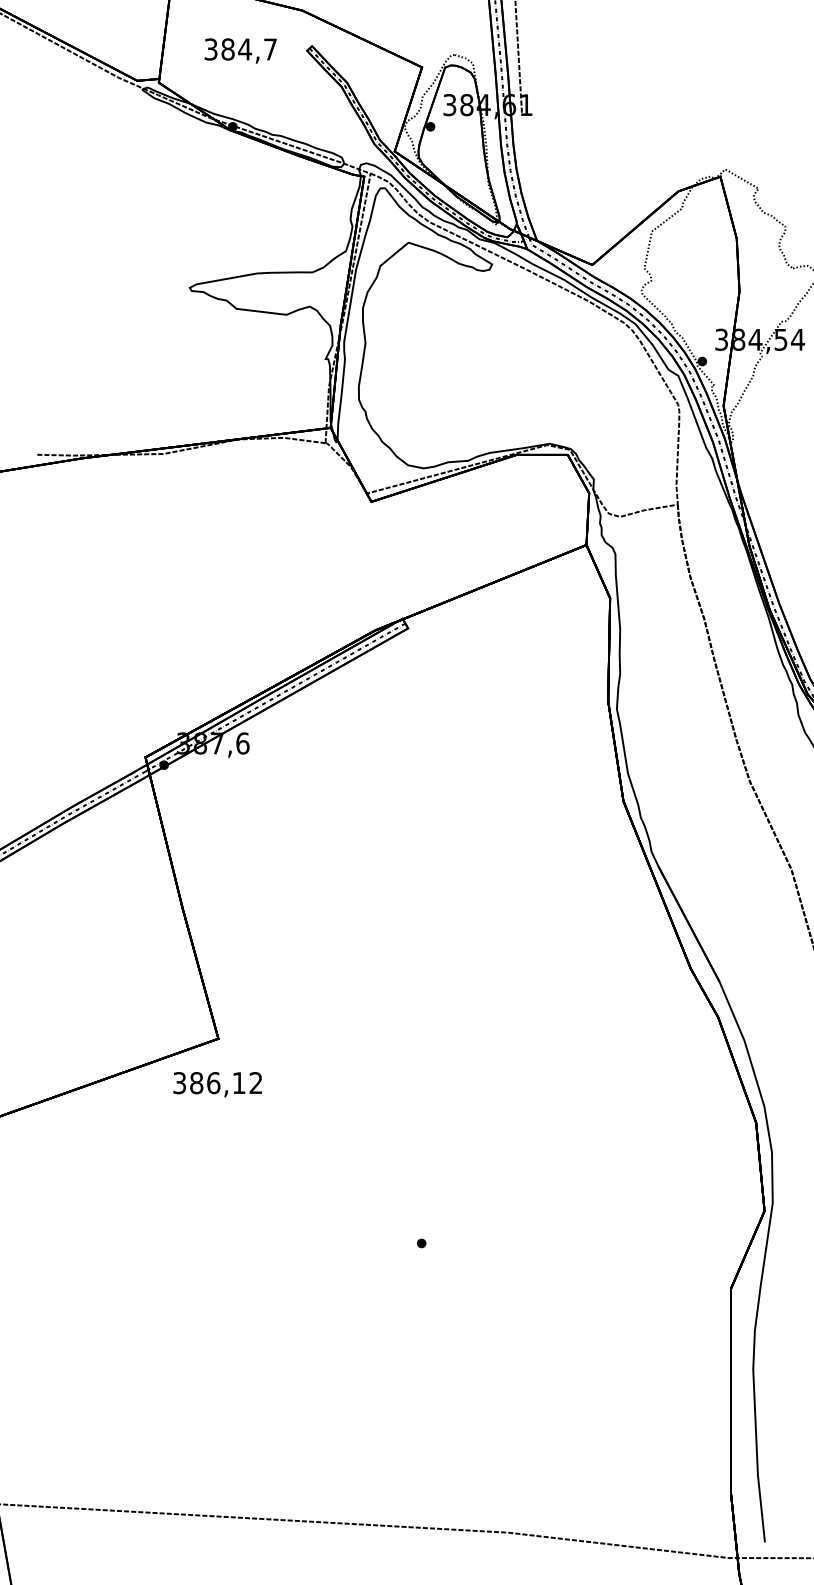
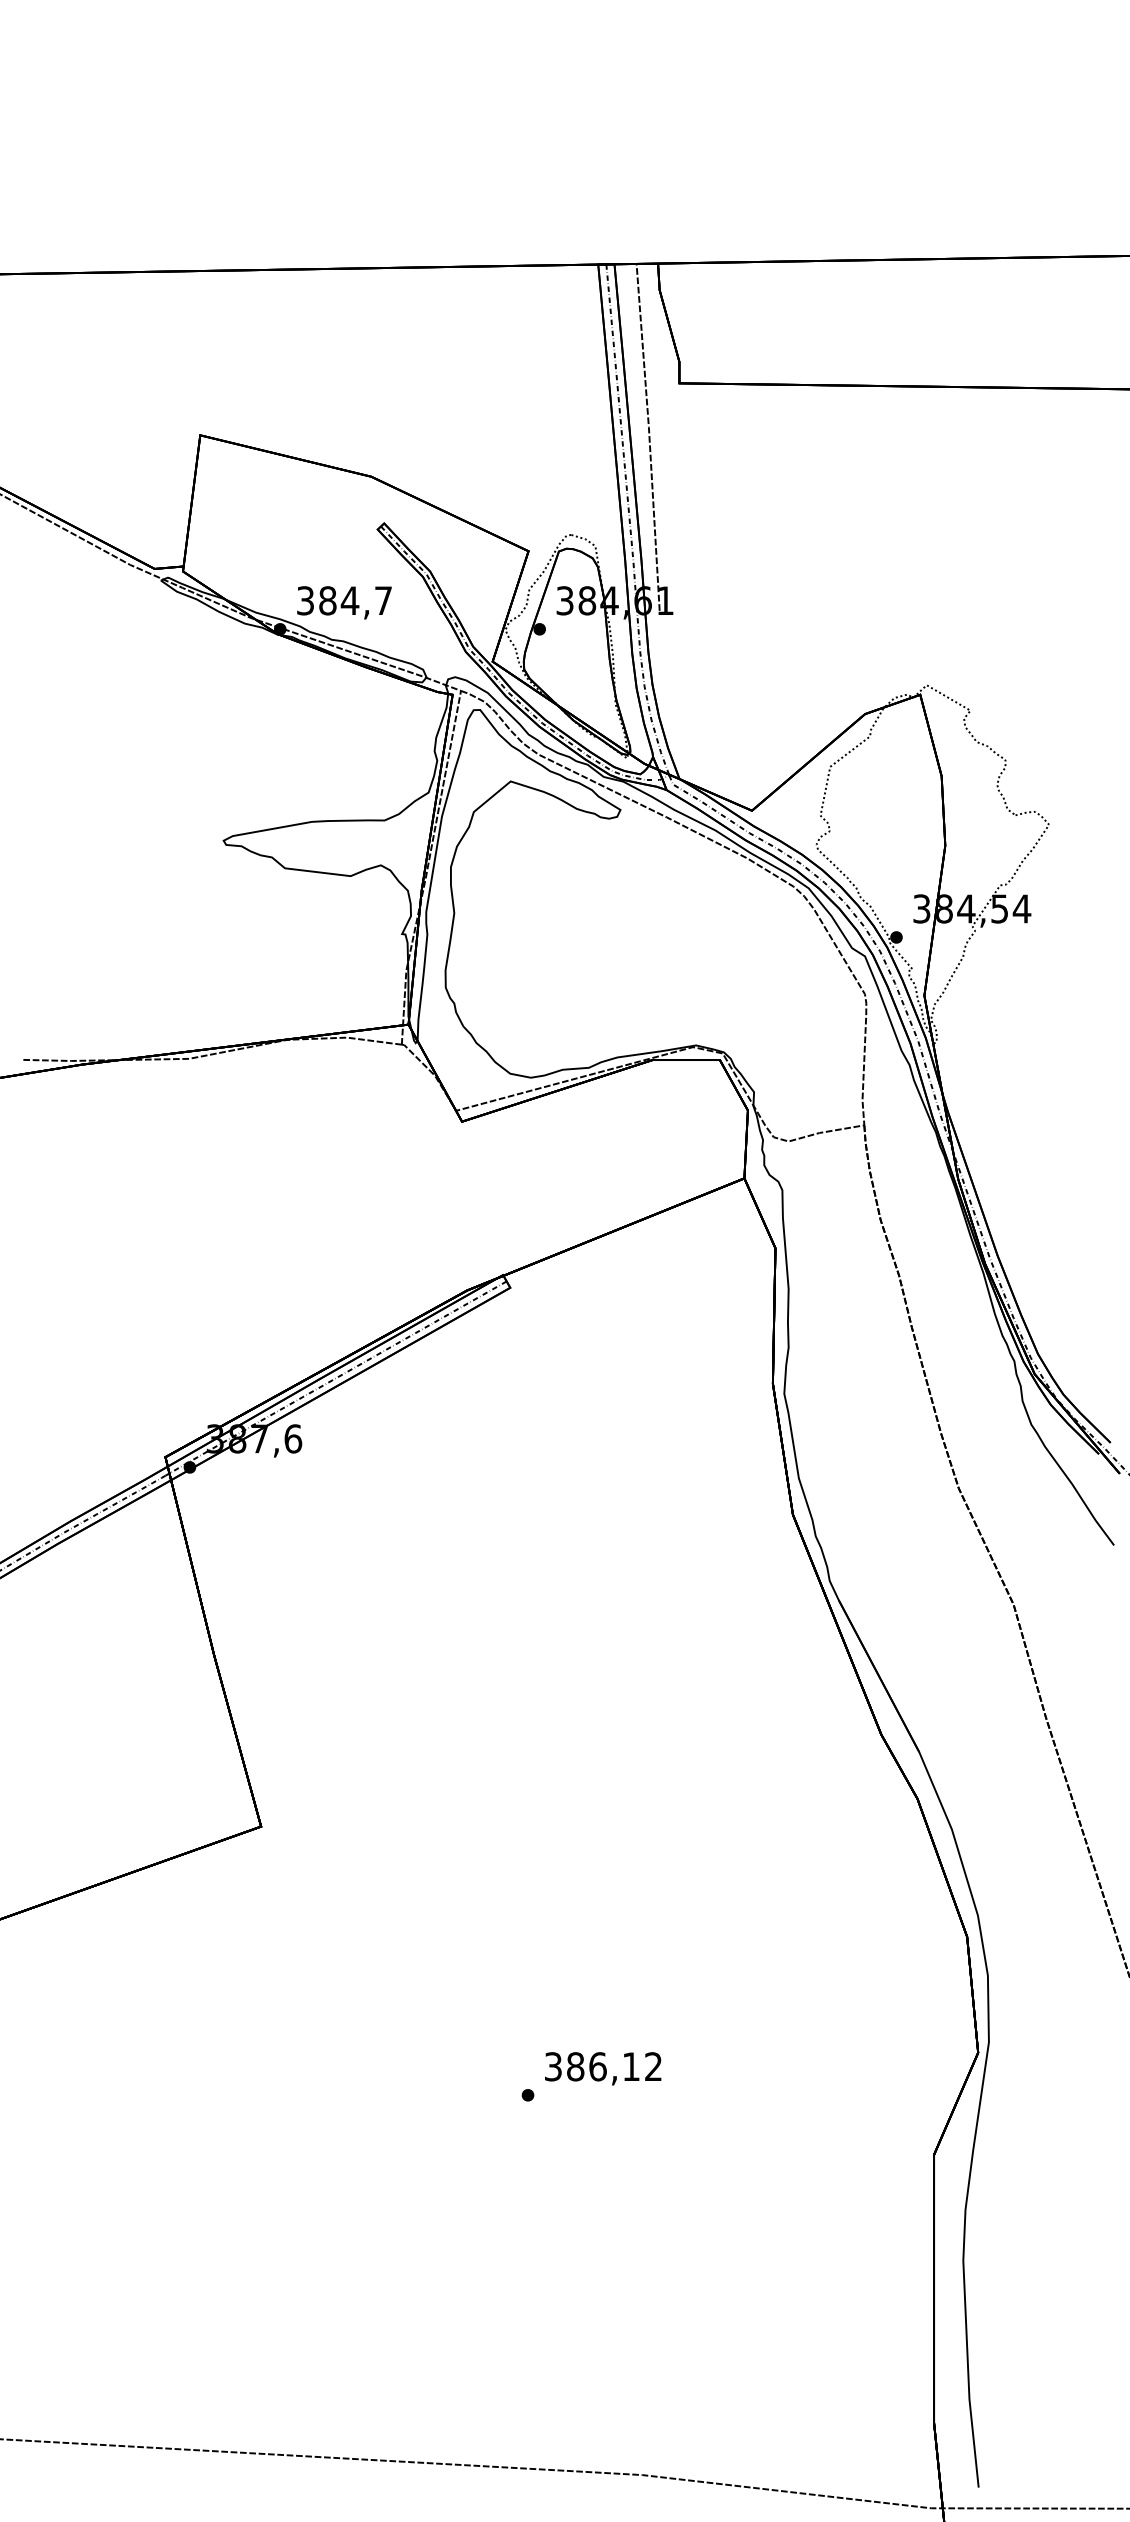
text: (240, 50) -> (344, 602), moved
text: (217, 1084) -> (603, 2068), moved

